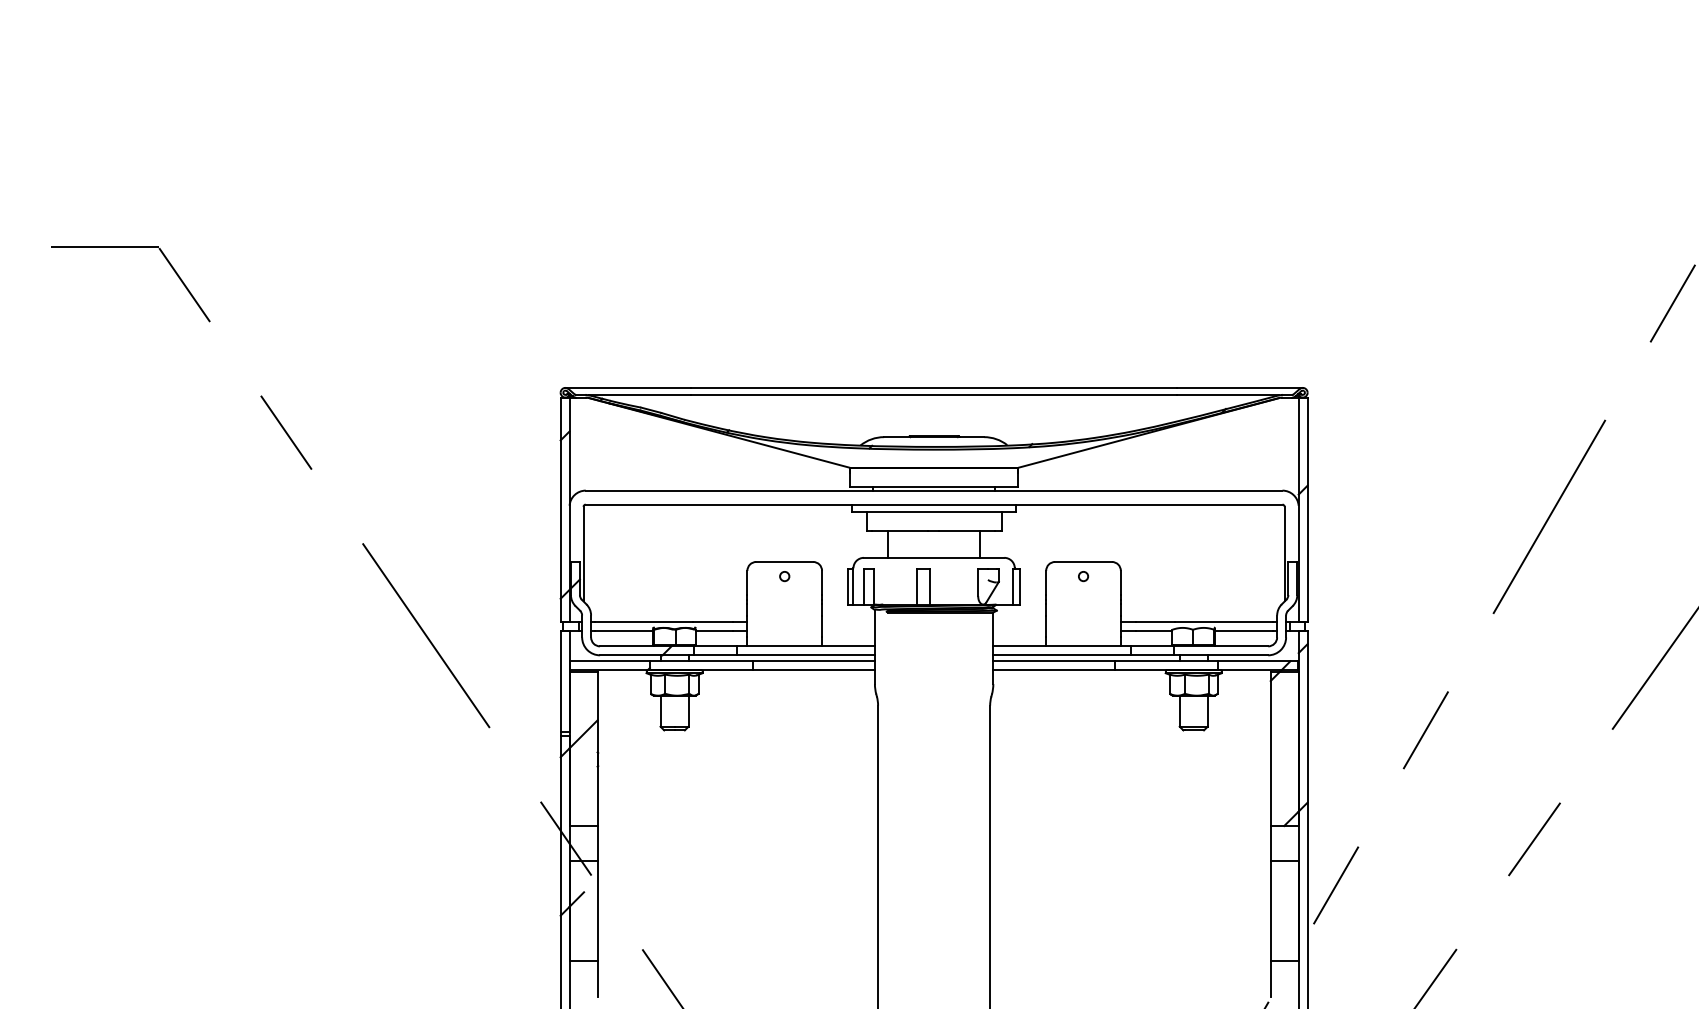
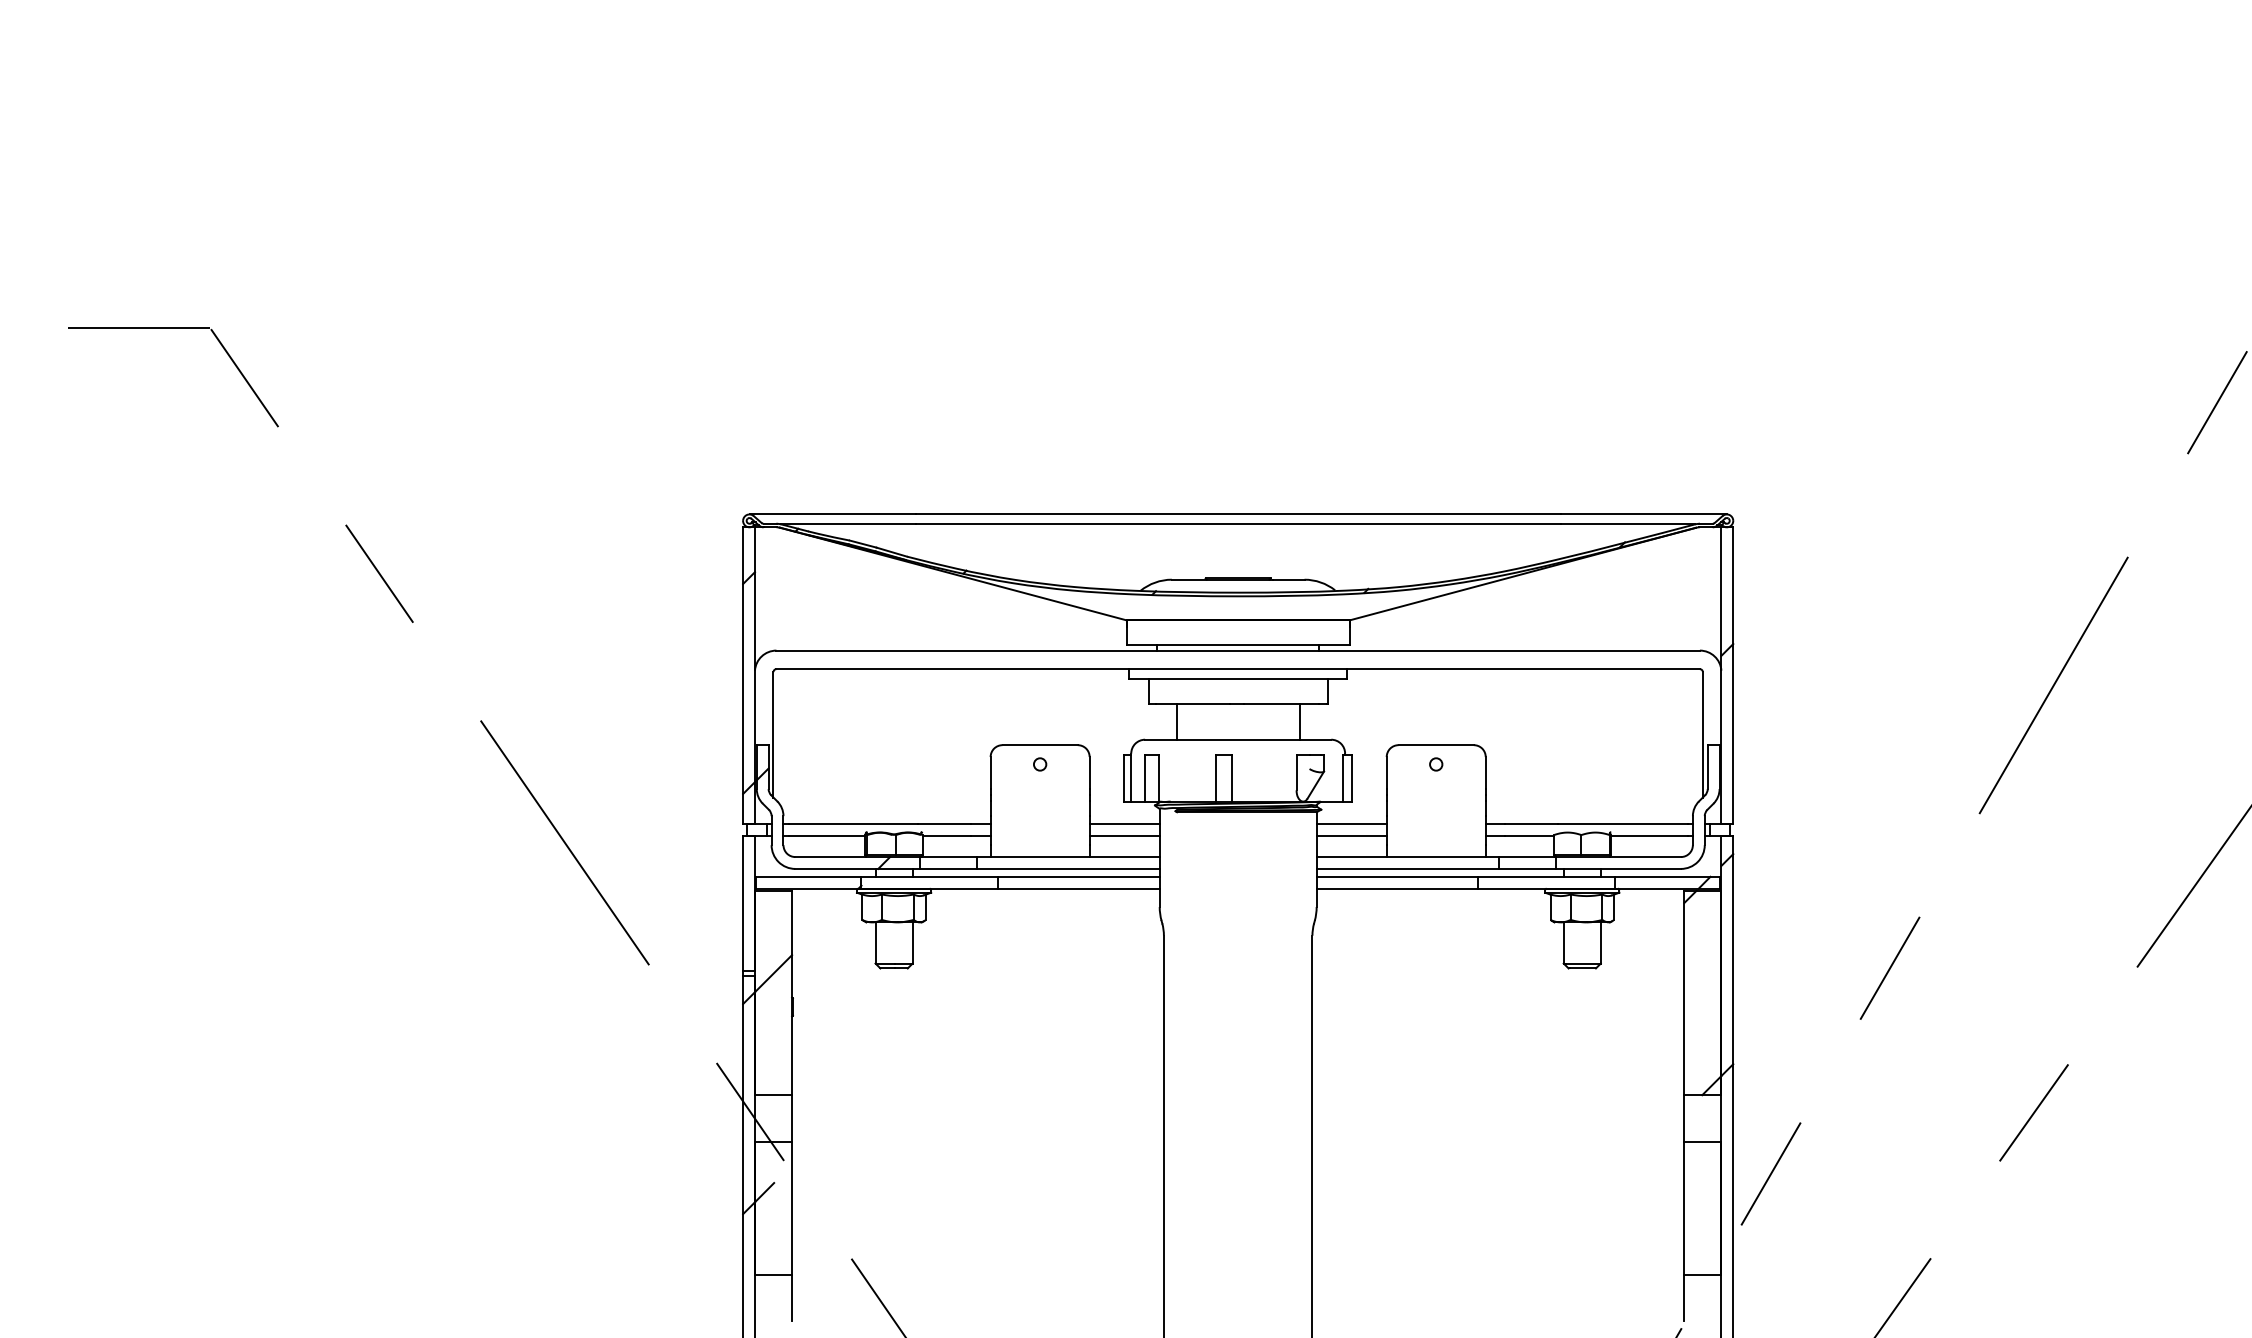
line: (848, 621) -> (1124, 824), added
line: (1019, 621) -> (1351, 824), added
line: (848, 630) -> (1124, 836), added
line: (1019, 630) -> (1351, 836), added

